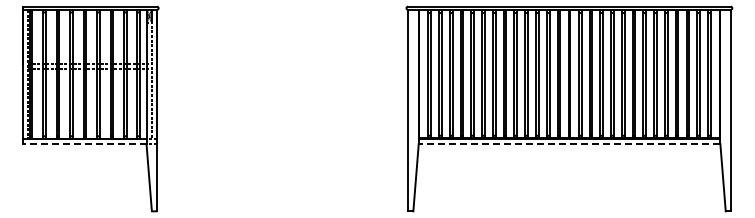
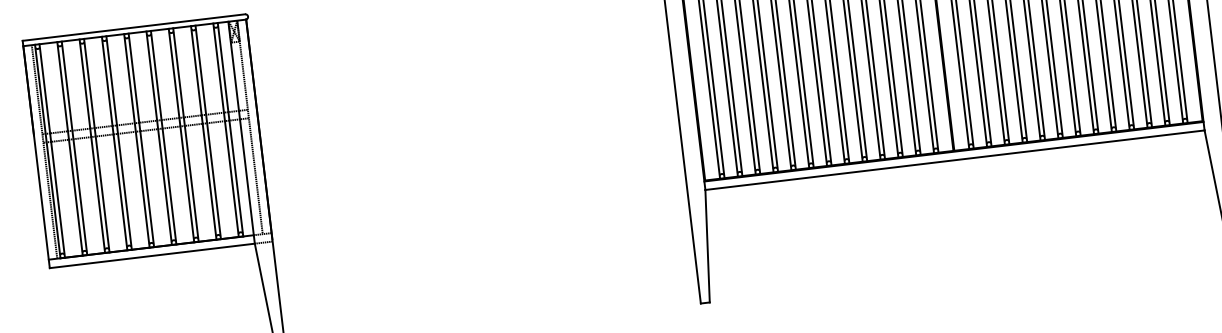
line: (84, 144) -> (152, 256), dashed -> solid
line: (569, 144) -> (955, 161), dashed -> solid

